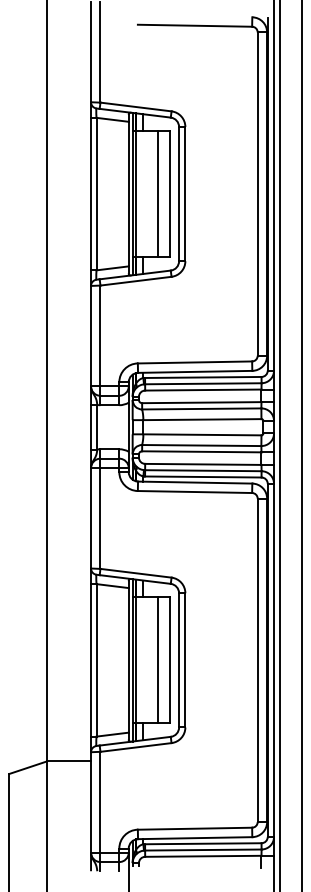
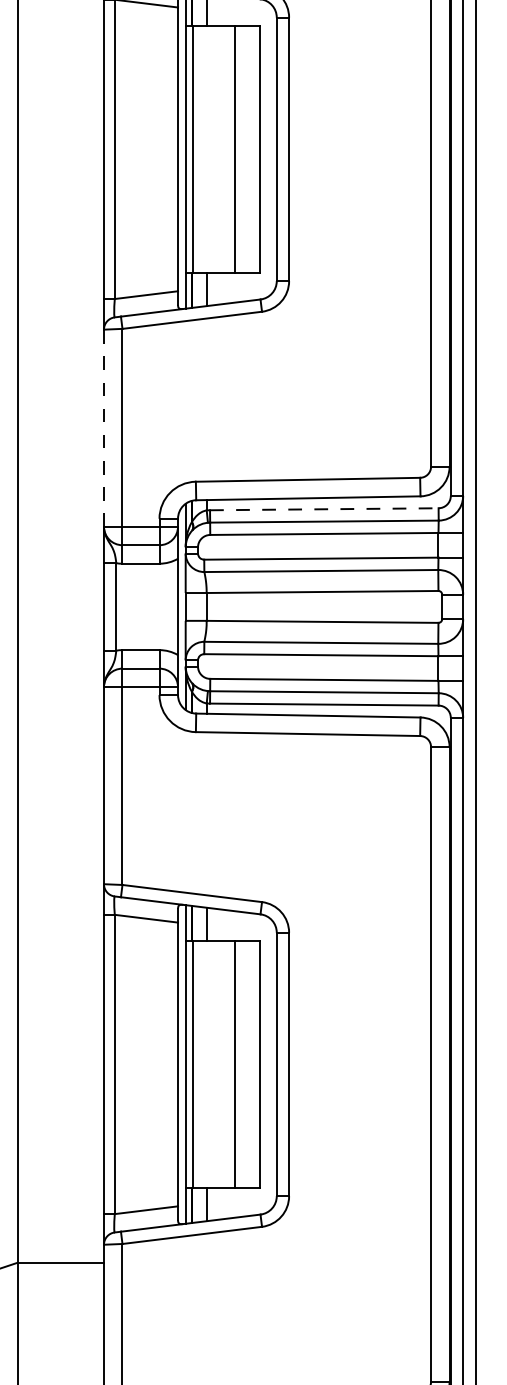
line: (91, 335) -> (104, 426), solid -> dashed
line: (203, 377) -> (324, 509), solid -> dashed

